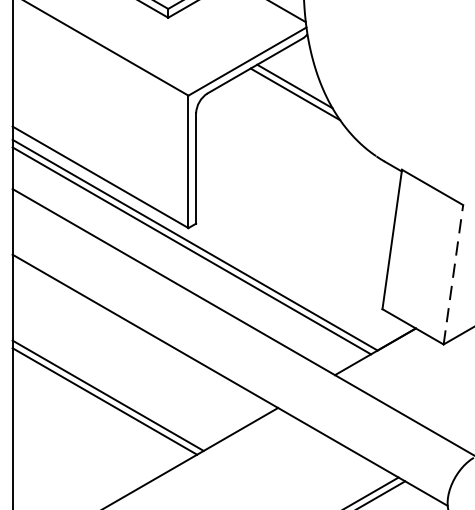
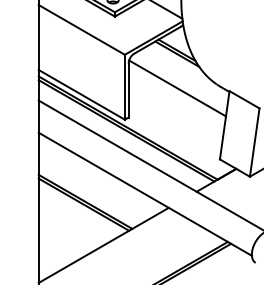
line: (295, 164) -> (177, 88), added
line: (452, 274) -> (254, 142), dashed -> solid

